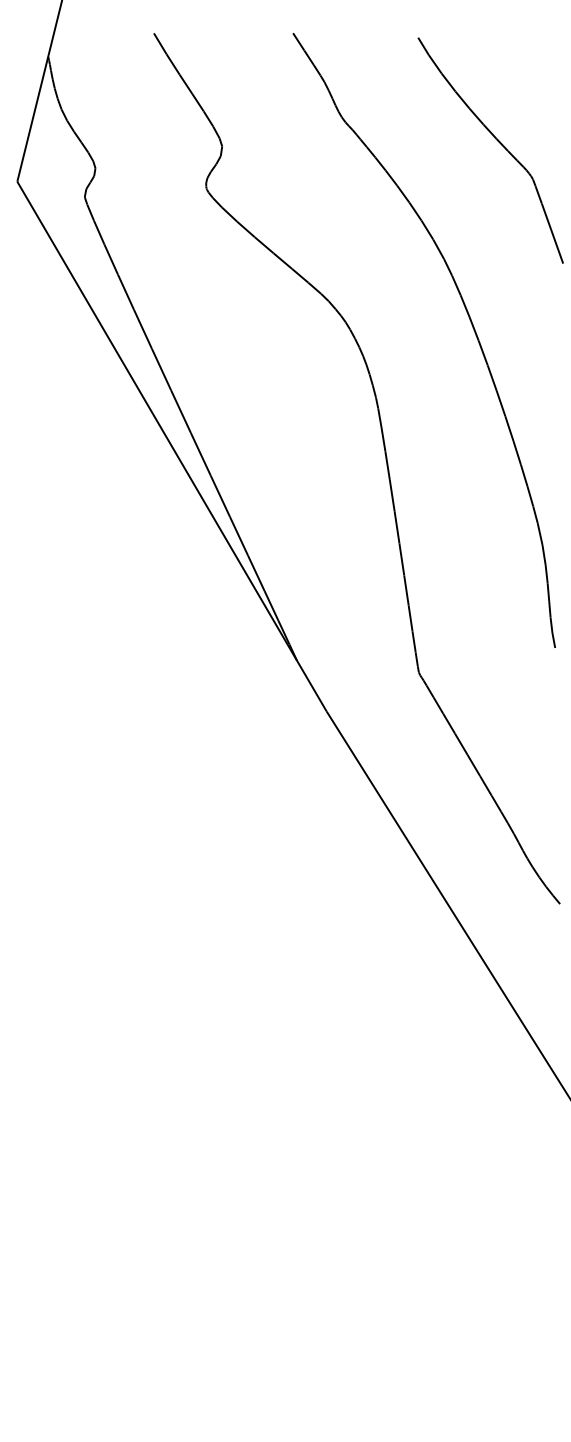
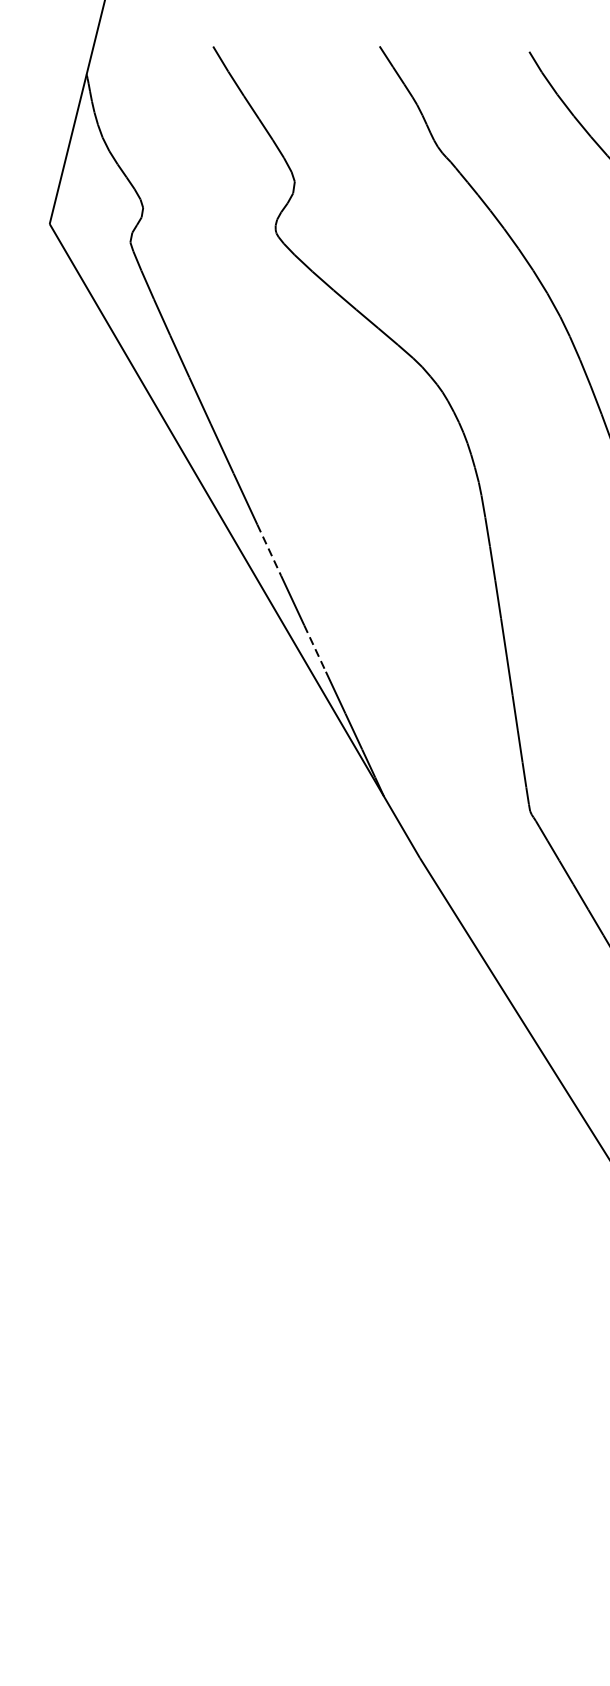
line: (200, 454) -> (268, 550), solid -> dashed
line: (239, 536) -> (315, 648), solid -> dashed

